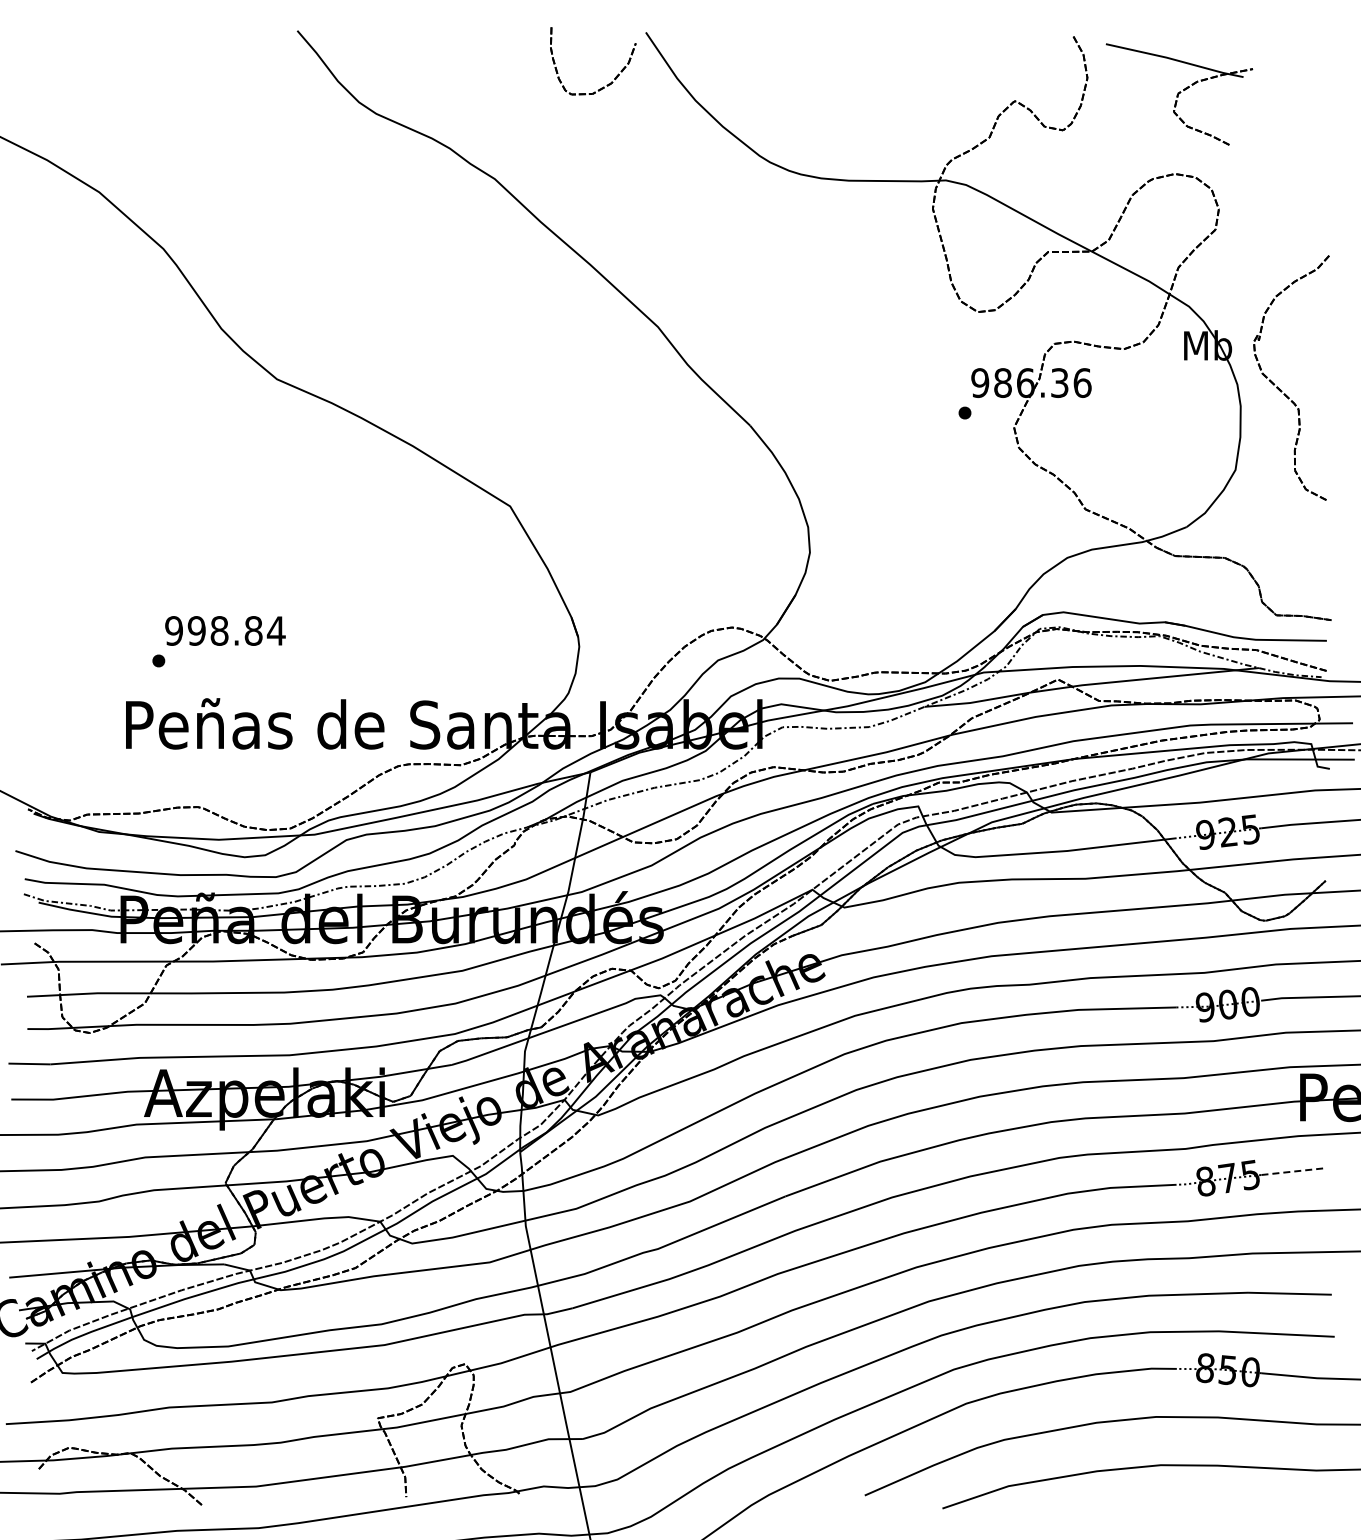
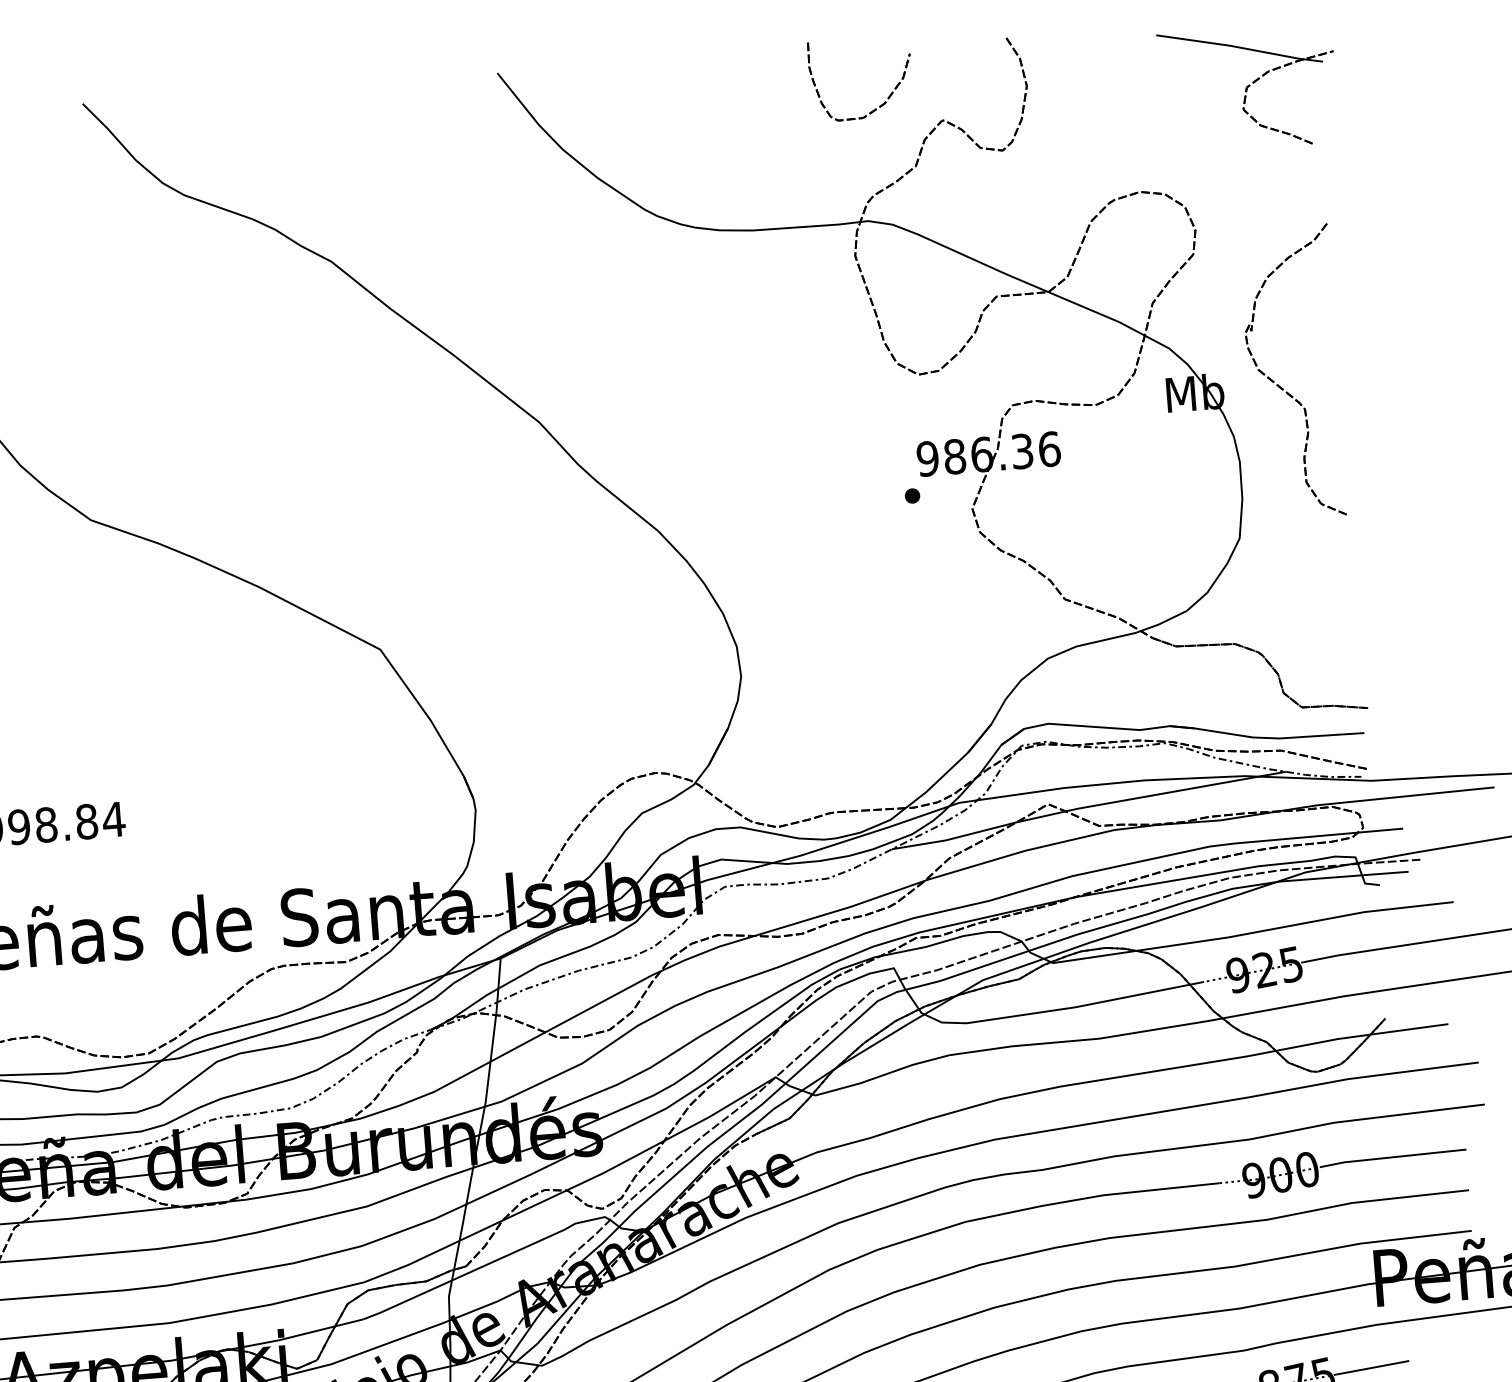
part: (608, 83) -> (881, 104), moved
part: (1179, 94) -> (1248, 88), moved
part: (1282, 390) -> (1284, 388), moved
line: (1291, 1171) -> (1371, 1367), dashed -> solid

